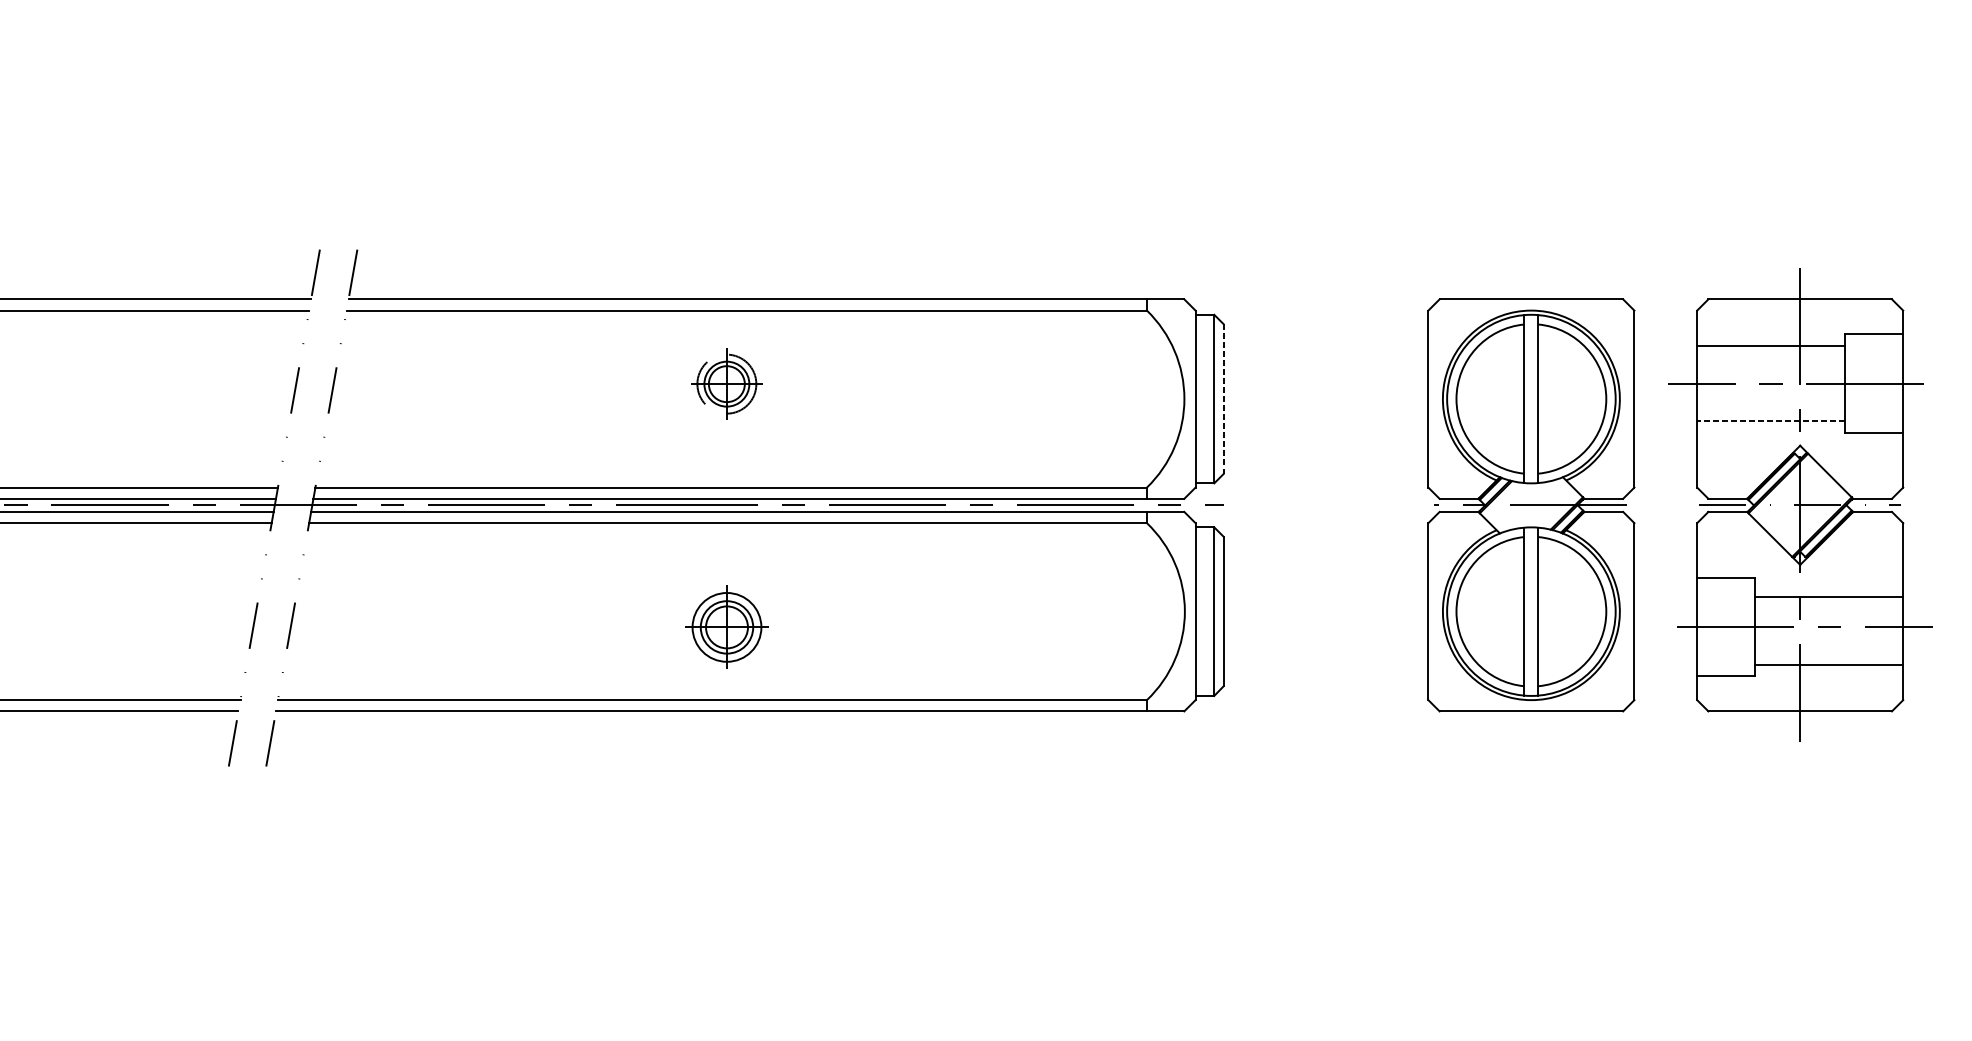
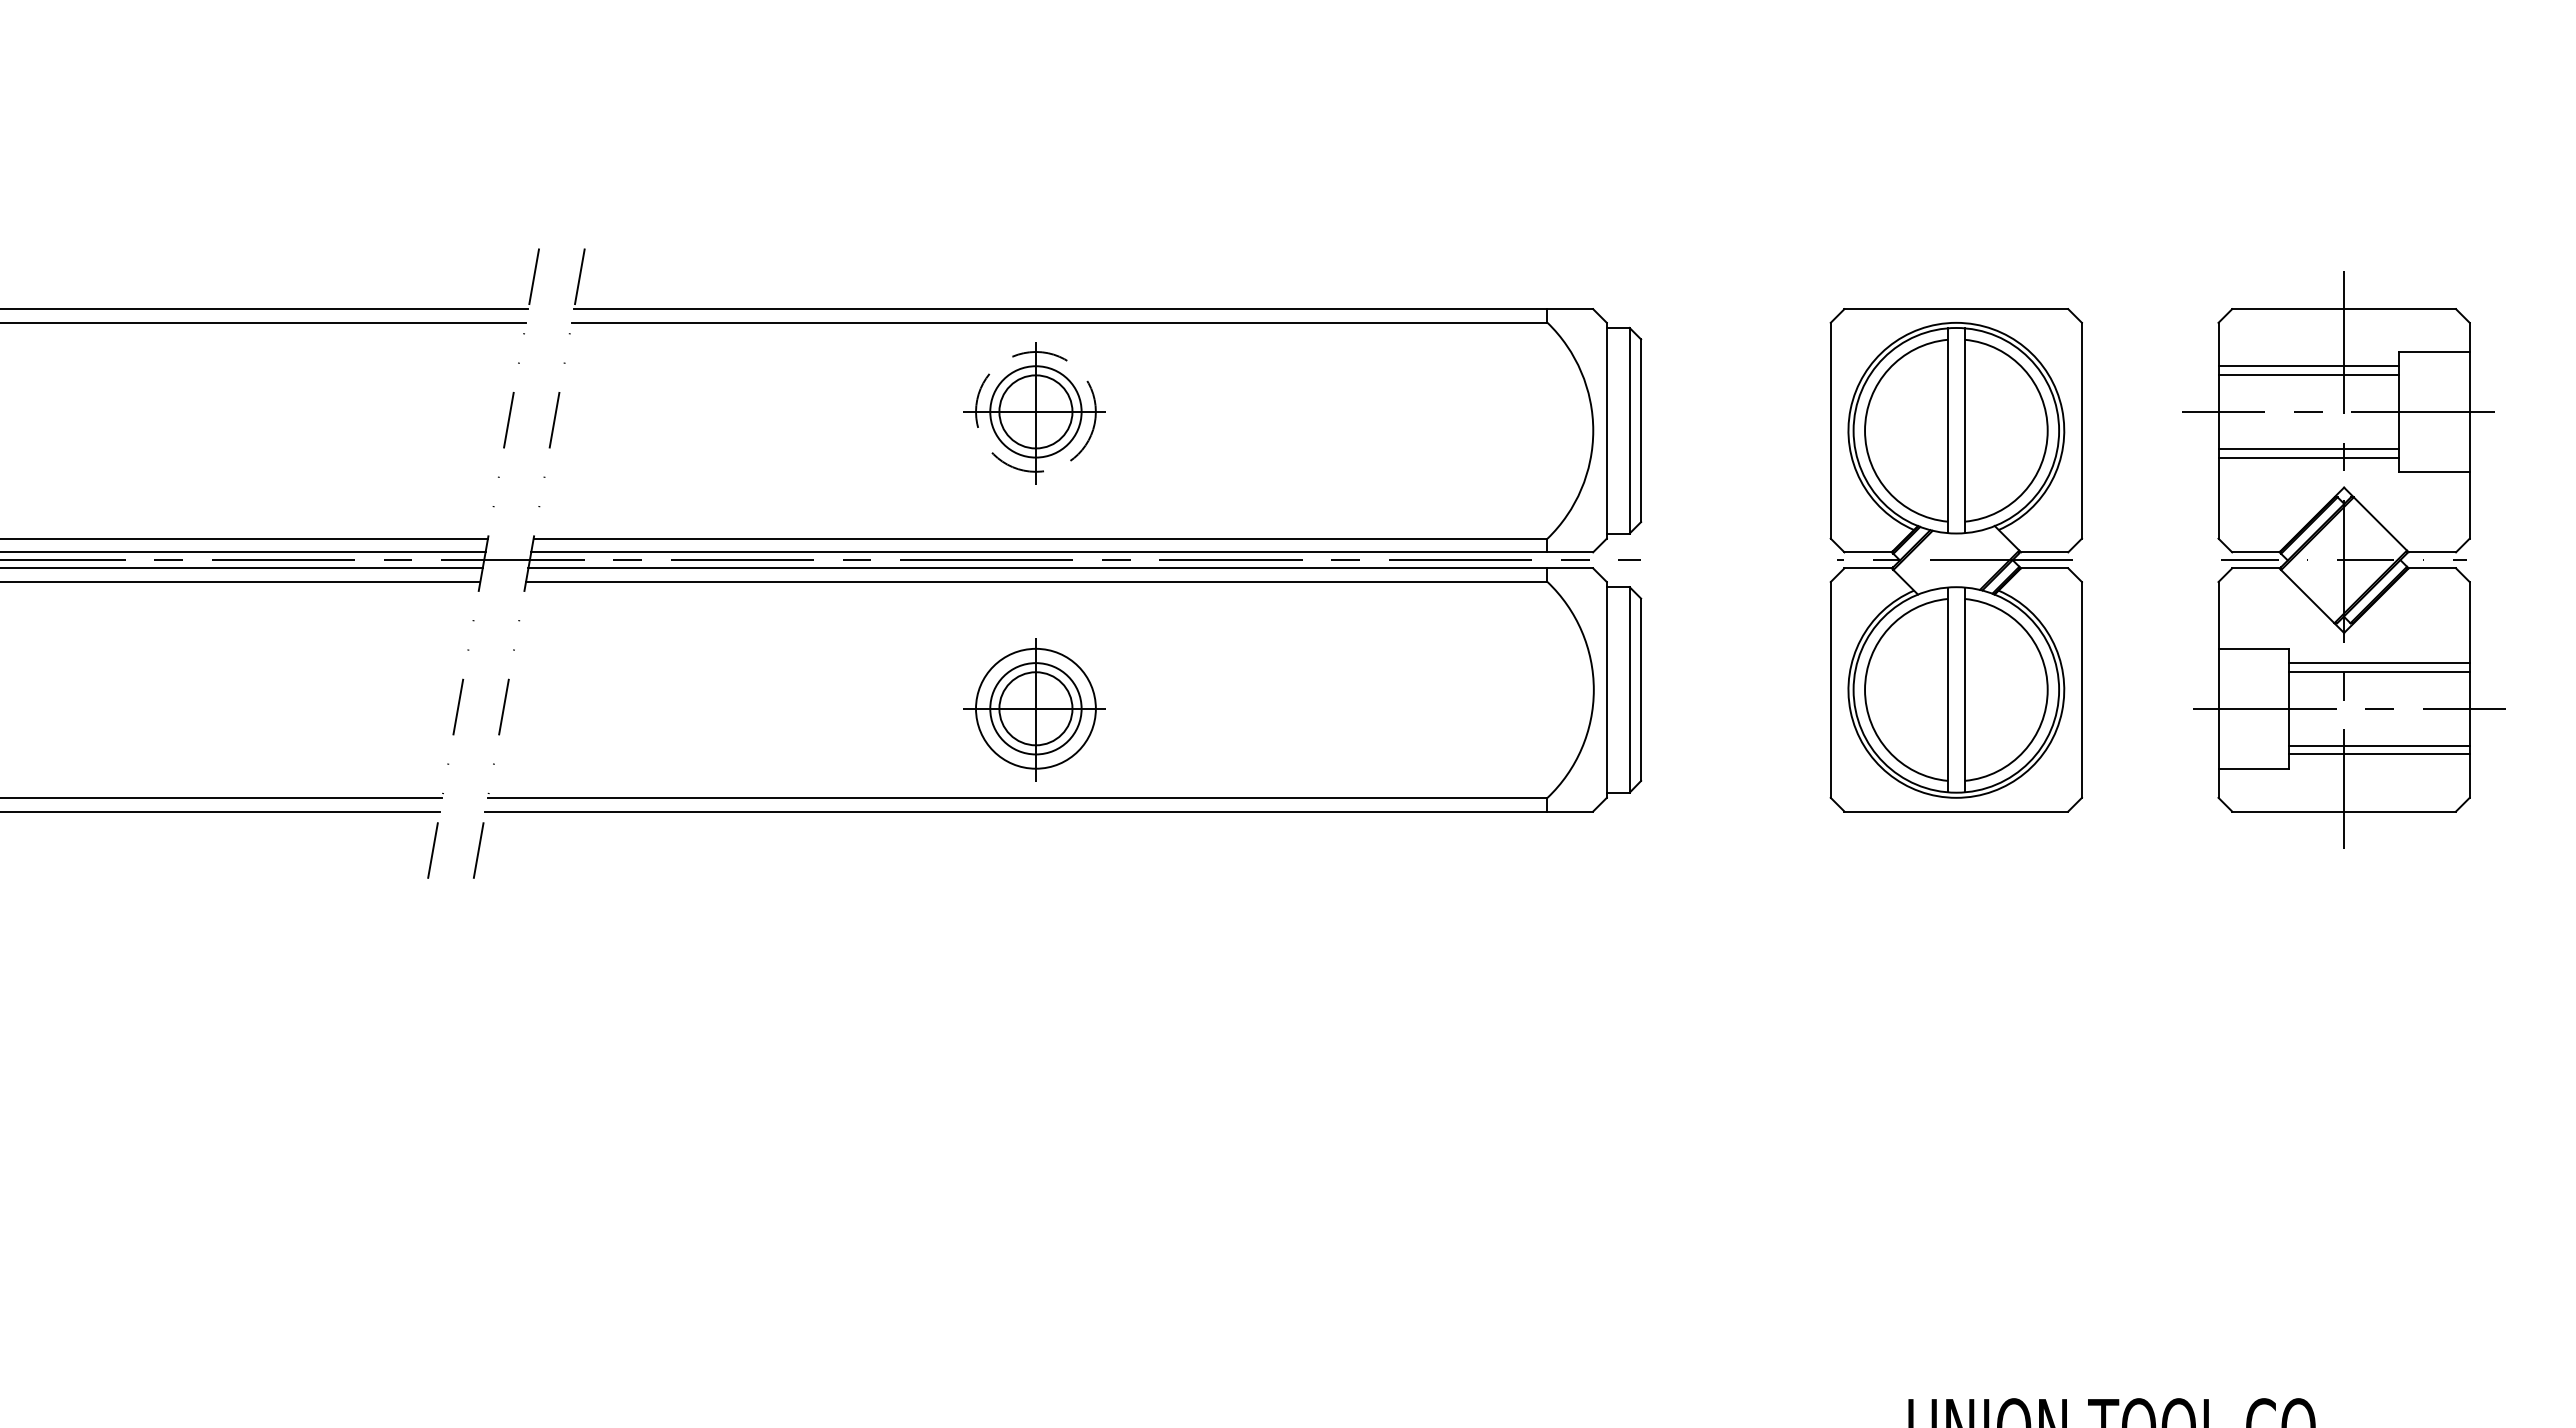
line: (1770, 352) -> (2308, 374), added
part: (726, 384) -> (1034, 413), size x1.67
line: (1223, 399) -> (1641, 431), dashed -> solid
line: (1770, 414) -> (2308, 449), added
line: (1770, 421) -> (2308, 457), dashed -> solid
part: (1530, 505) -> (1955, 560), moved
line: (1829, 589) -> (2379, 663), added
part: (726, 627) -> (1034, 709), size x1.43
line: (1829, 657) -> (2379, 745), added

